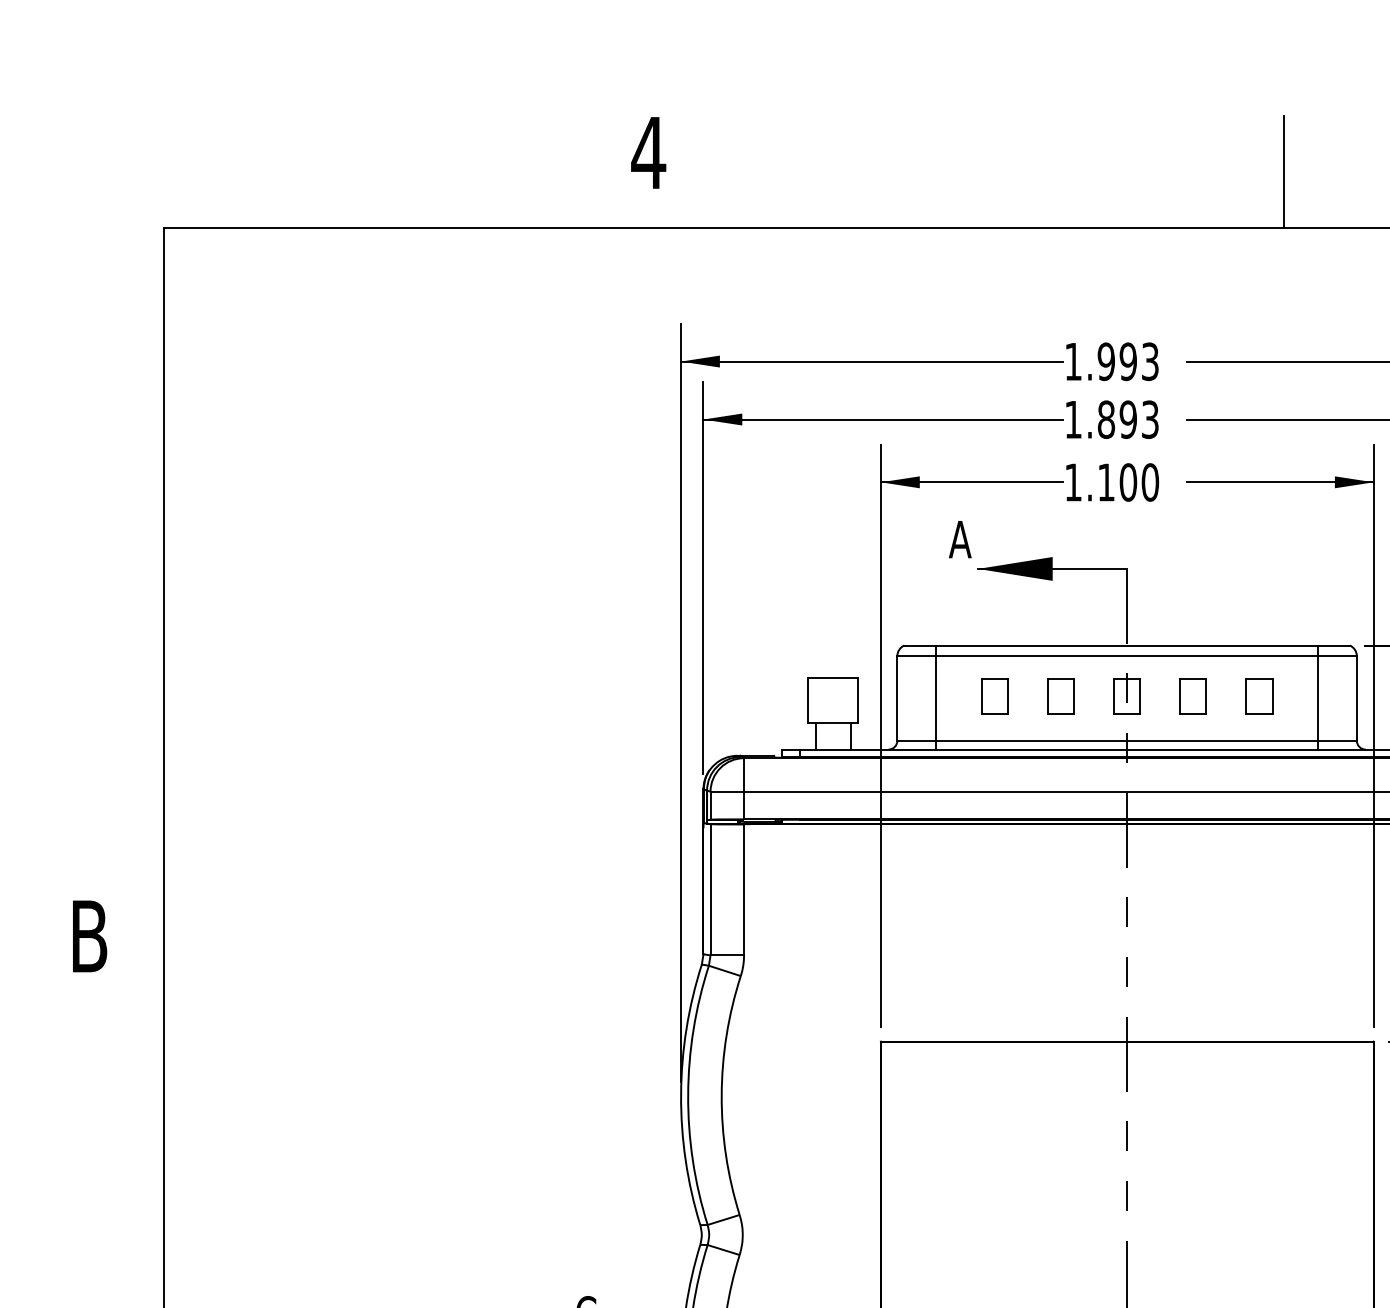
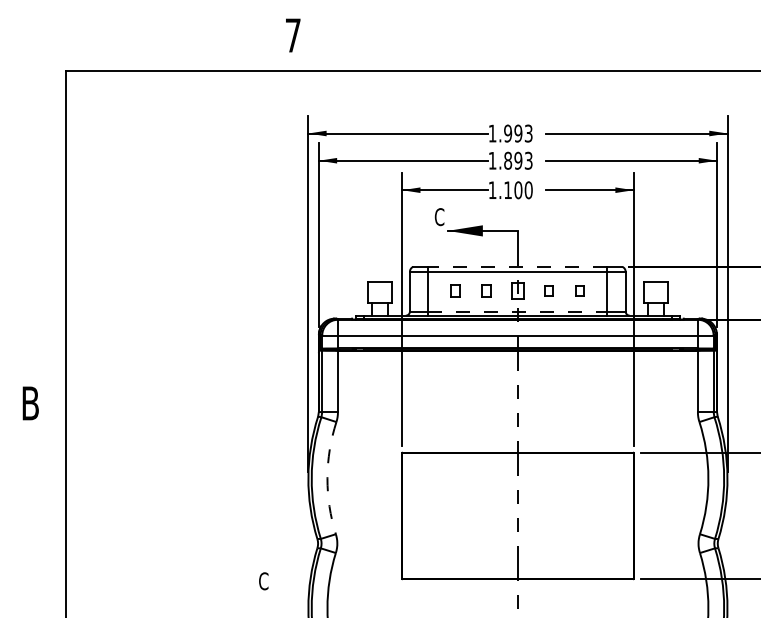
text: (649, 152) -> (293, 35), 4 -> 7
line: (1284, 171) -> (591, 44), removed
text: (960, 540) -> (439, 217), A -> C
line: (1126, 644) -> (517, 266), solid -> dashed
part: (994, 695) -> (455, 290), size x0.7
part: (1060, 695) -> (486, 290), size x0.7
part: (1192, 695) -> (548, 290), size x0.6
part: (1258, 695) -> (579, 290), size x0.6
line: (1126, 740) -> (517, 311), solid -> dashed
arc: (721, 1096) -> (327, 478), solid -> dashed

